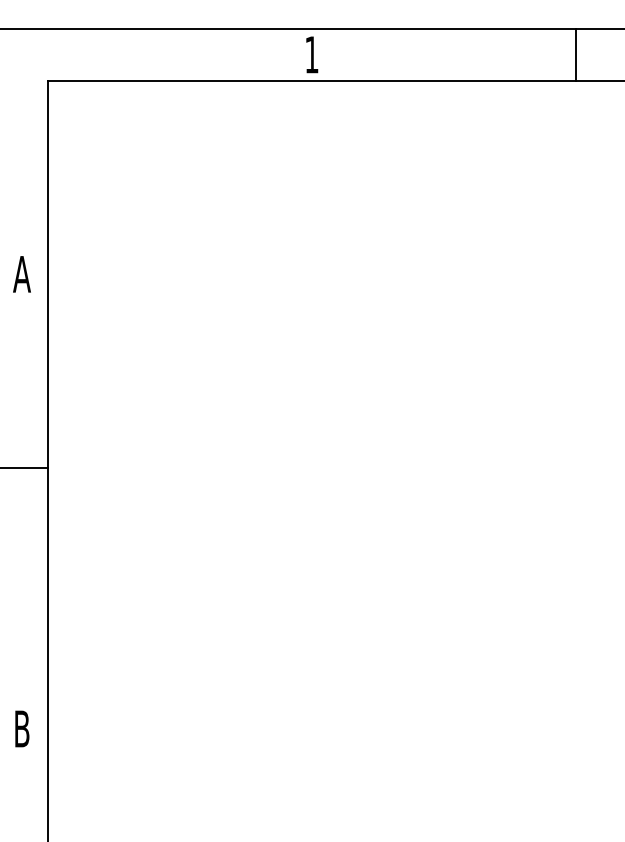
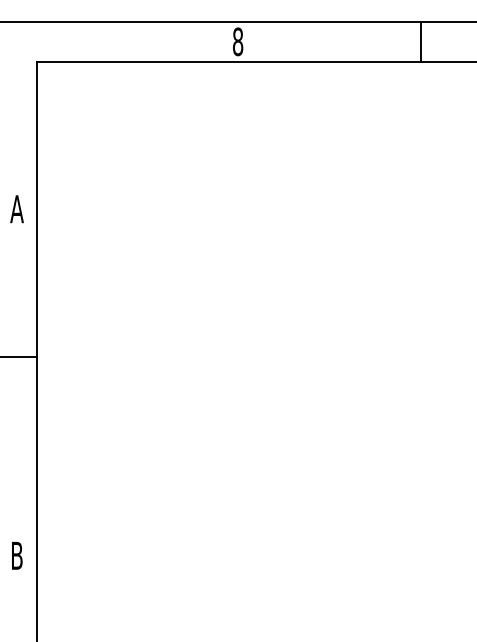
text: (311, 54) -> (237, 41), 1 -> 8
line: (576, 54) -> (421, 41), moved

